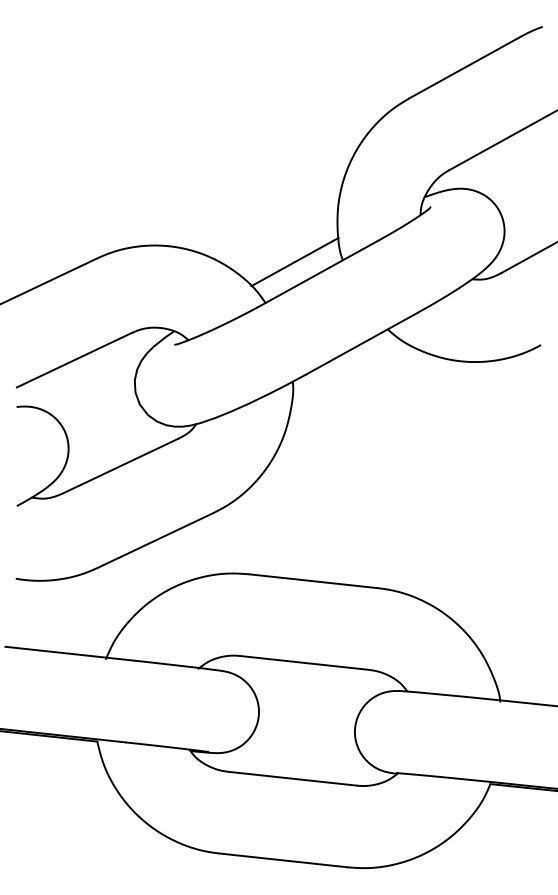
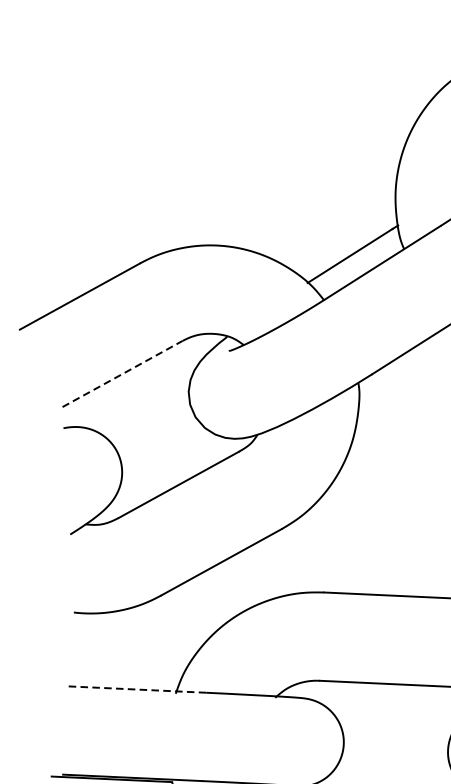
line: (74, 360) -> (122, 374), solid -> dashed
line: (69, 653) -> (136, 689), solid -> dashed

